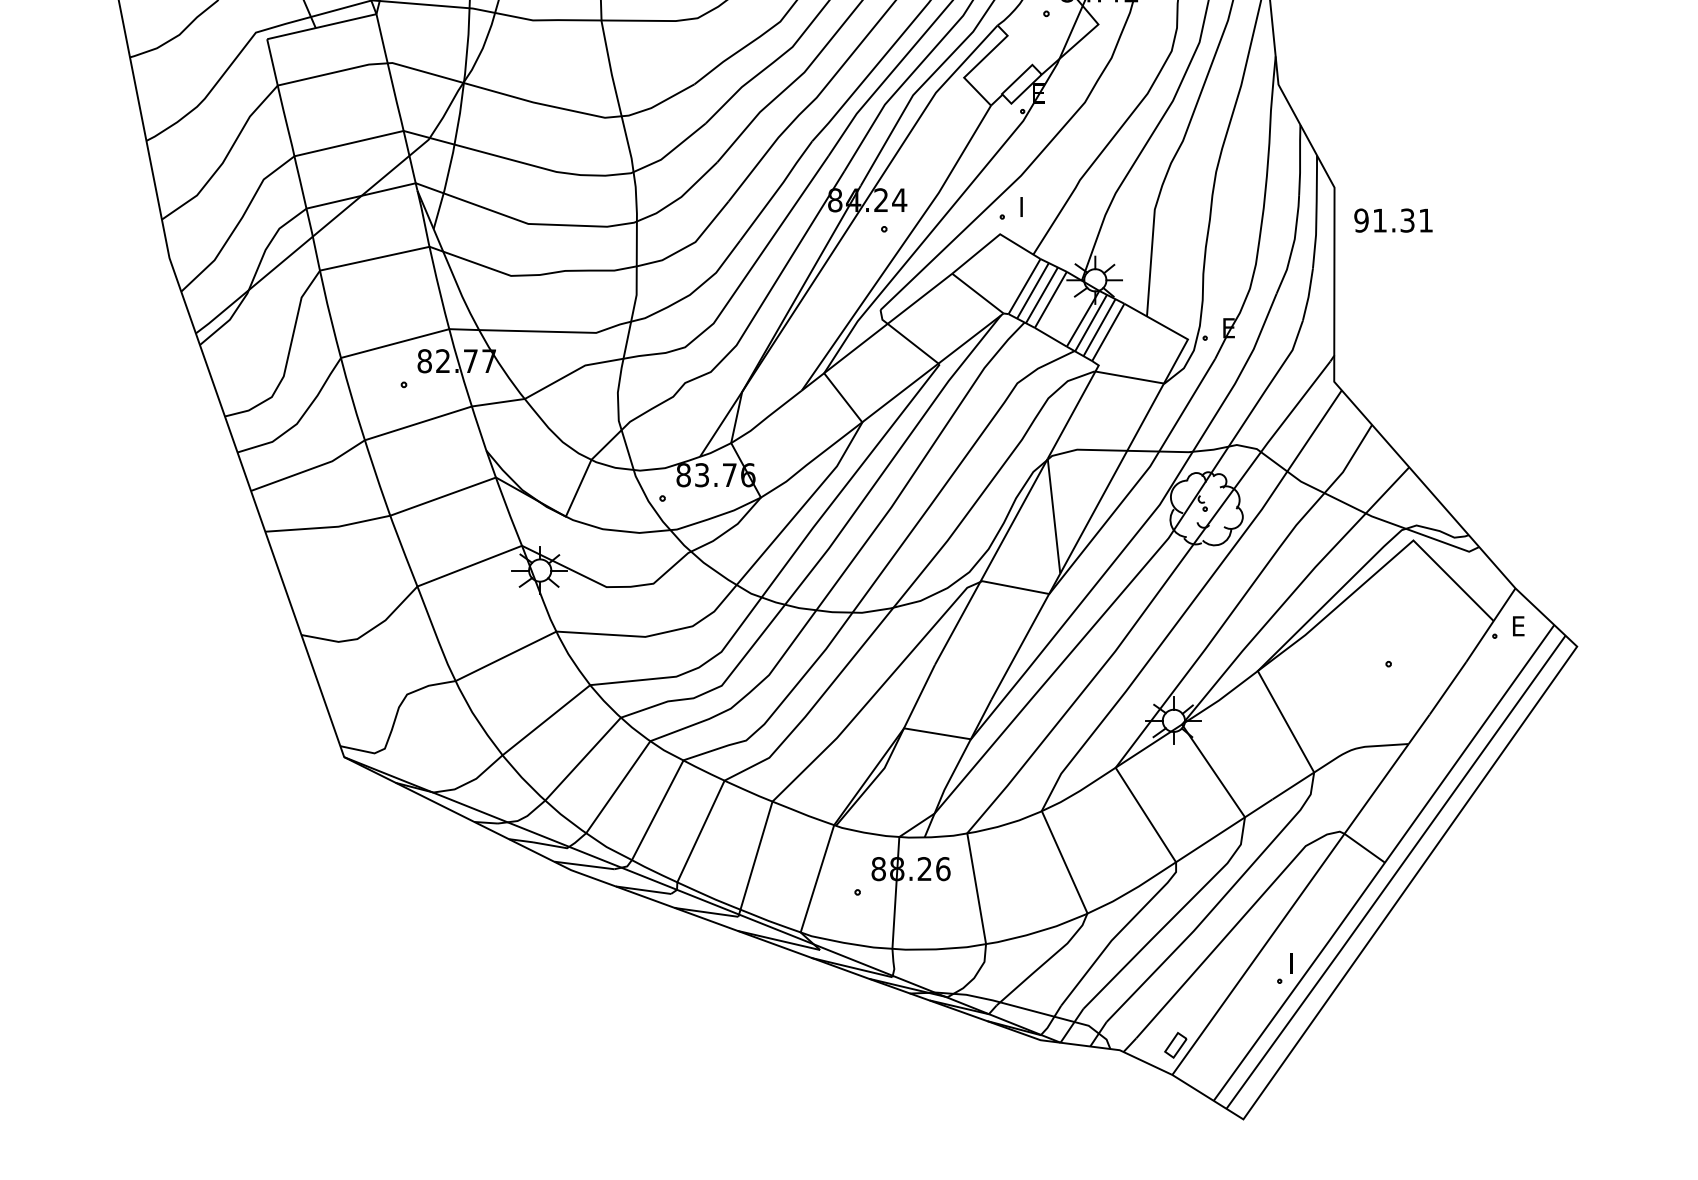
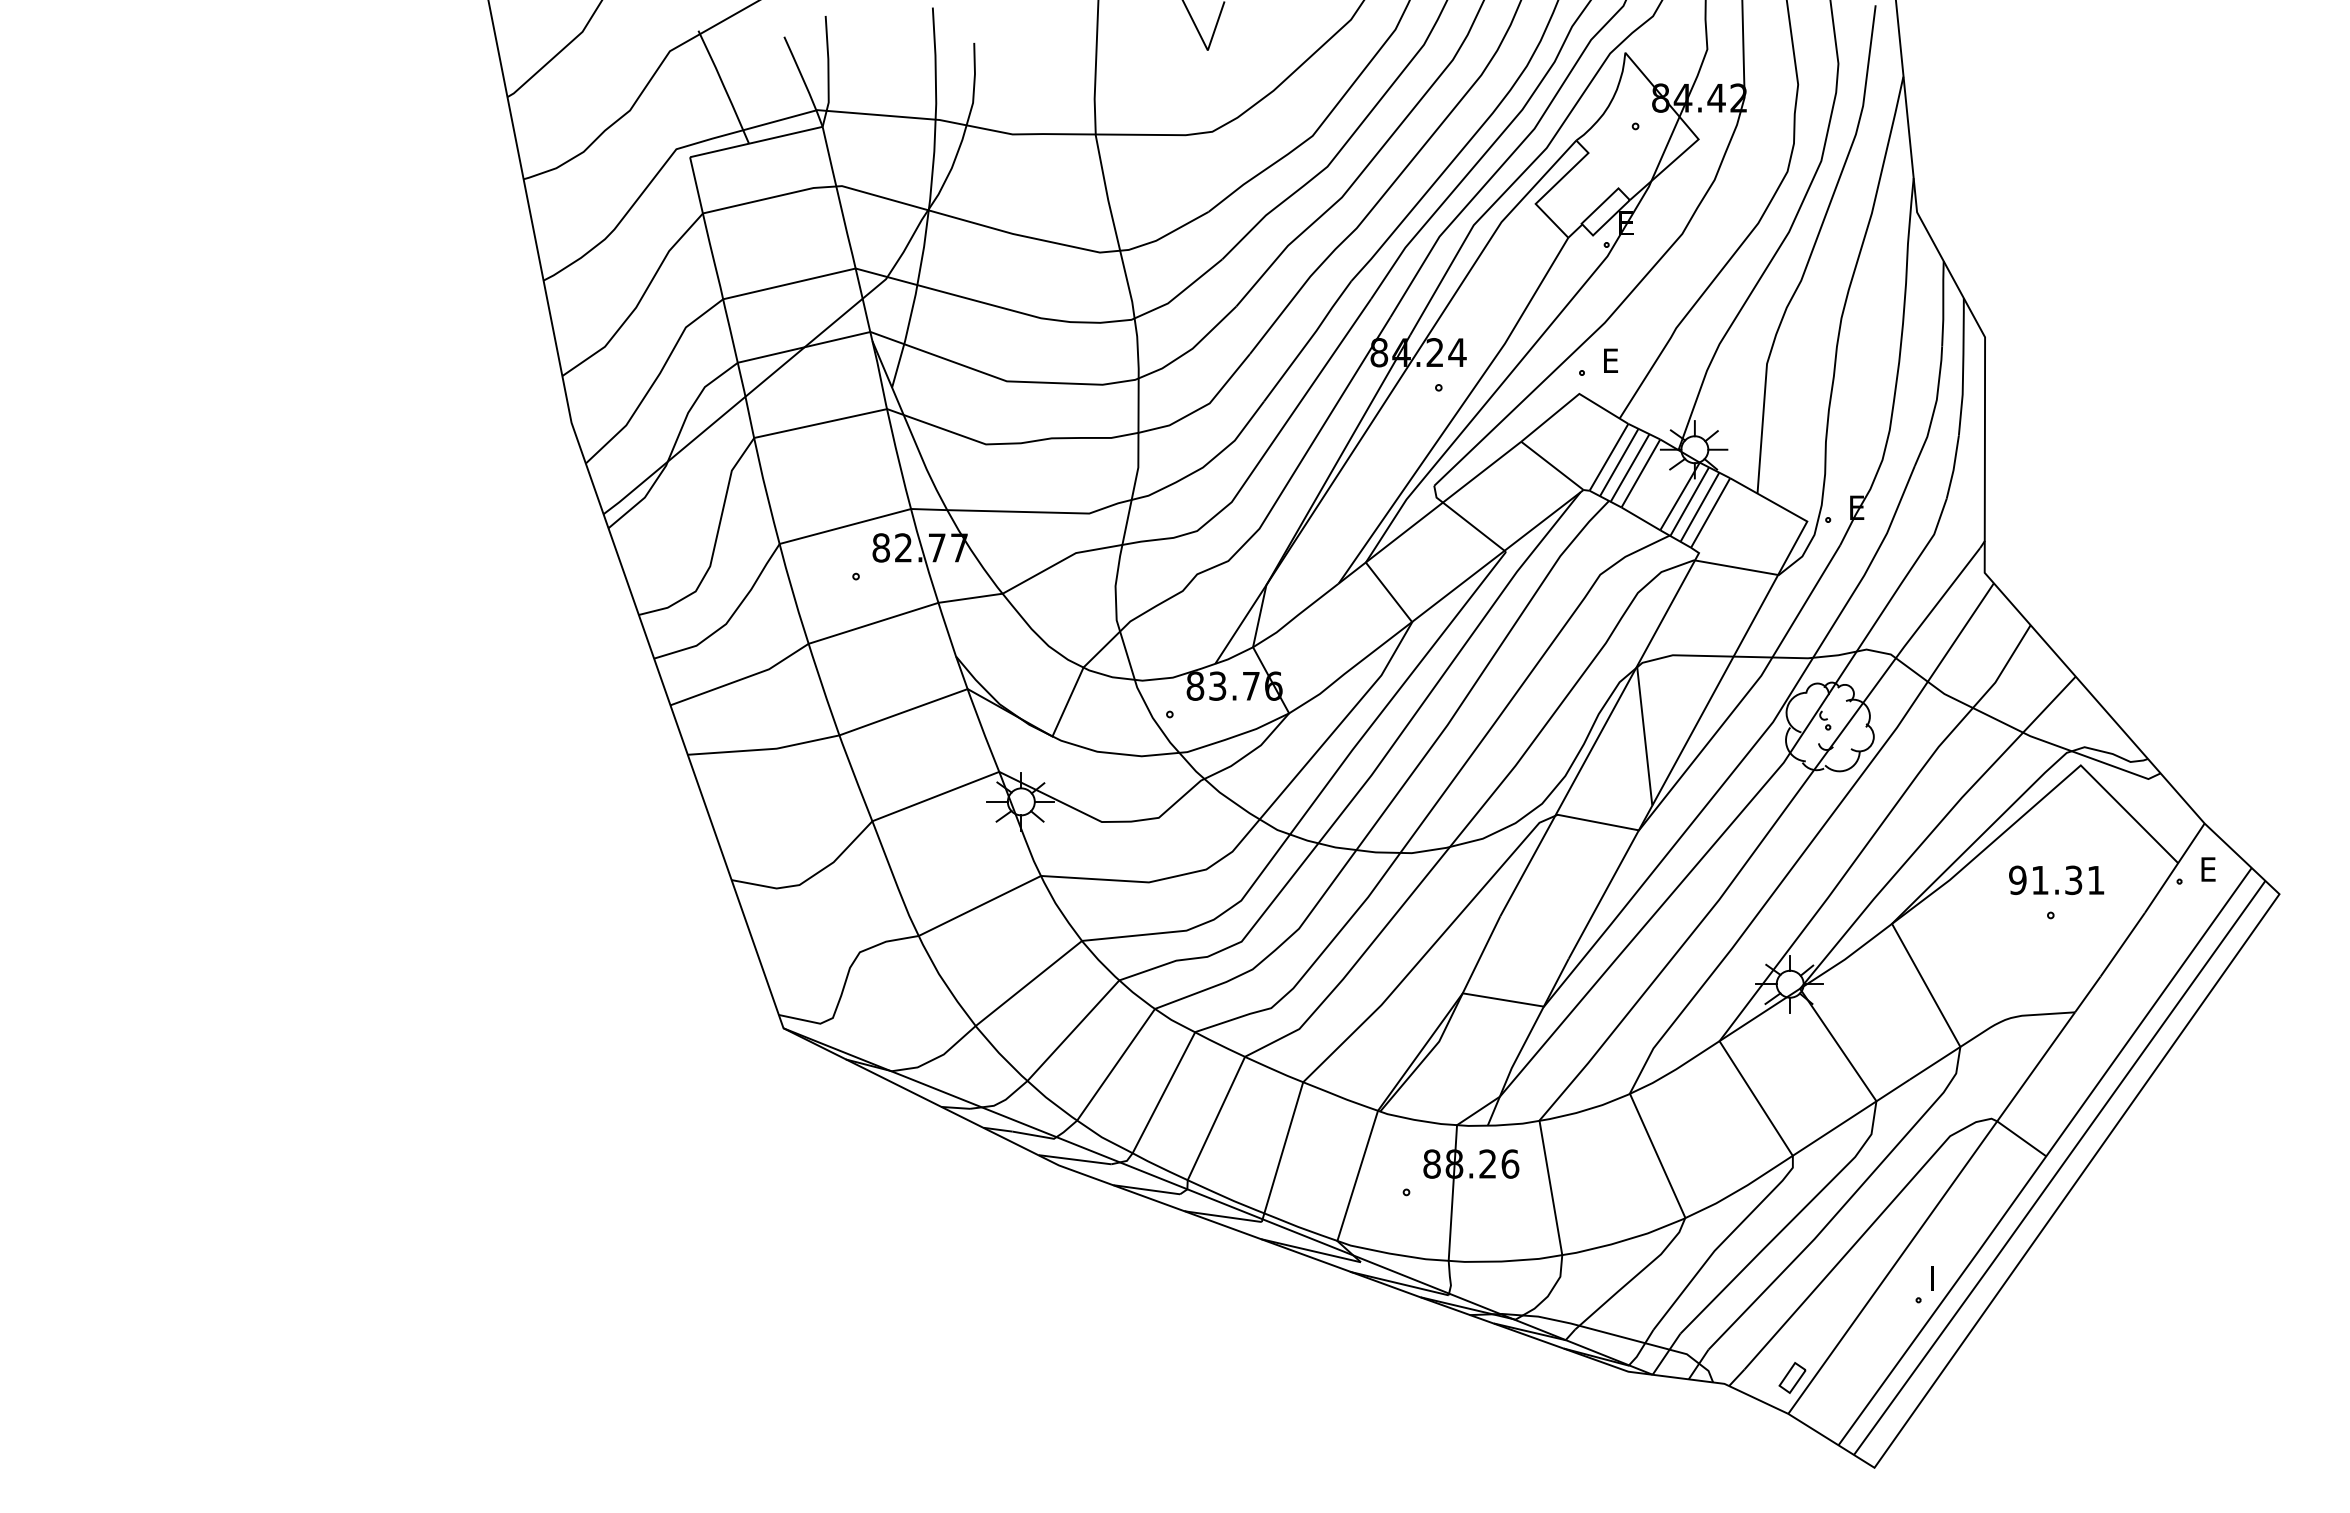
text: (1027, 206) -> (1612, 360), I -> E
text: (1393, 219) -> (2056, 879), moved

